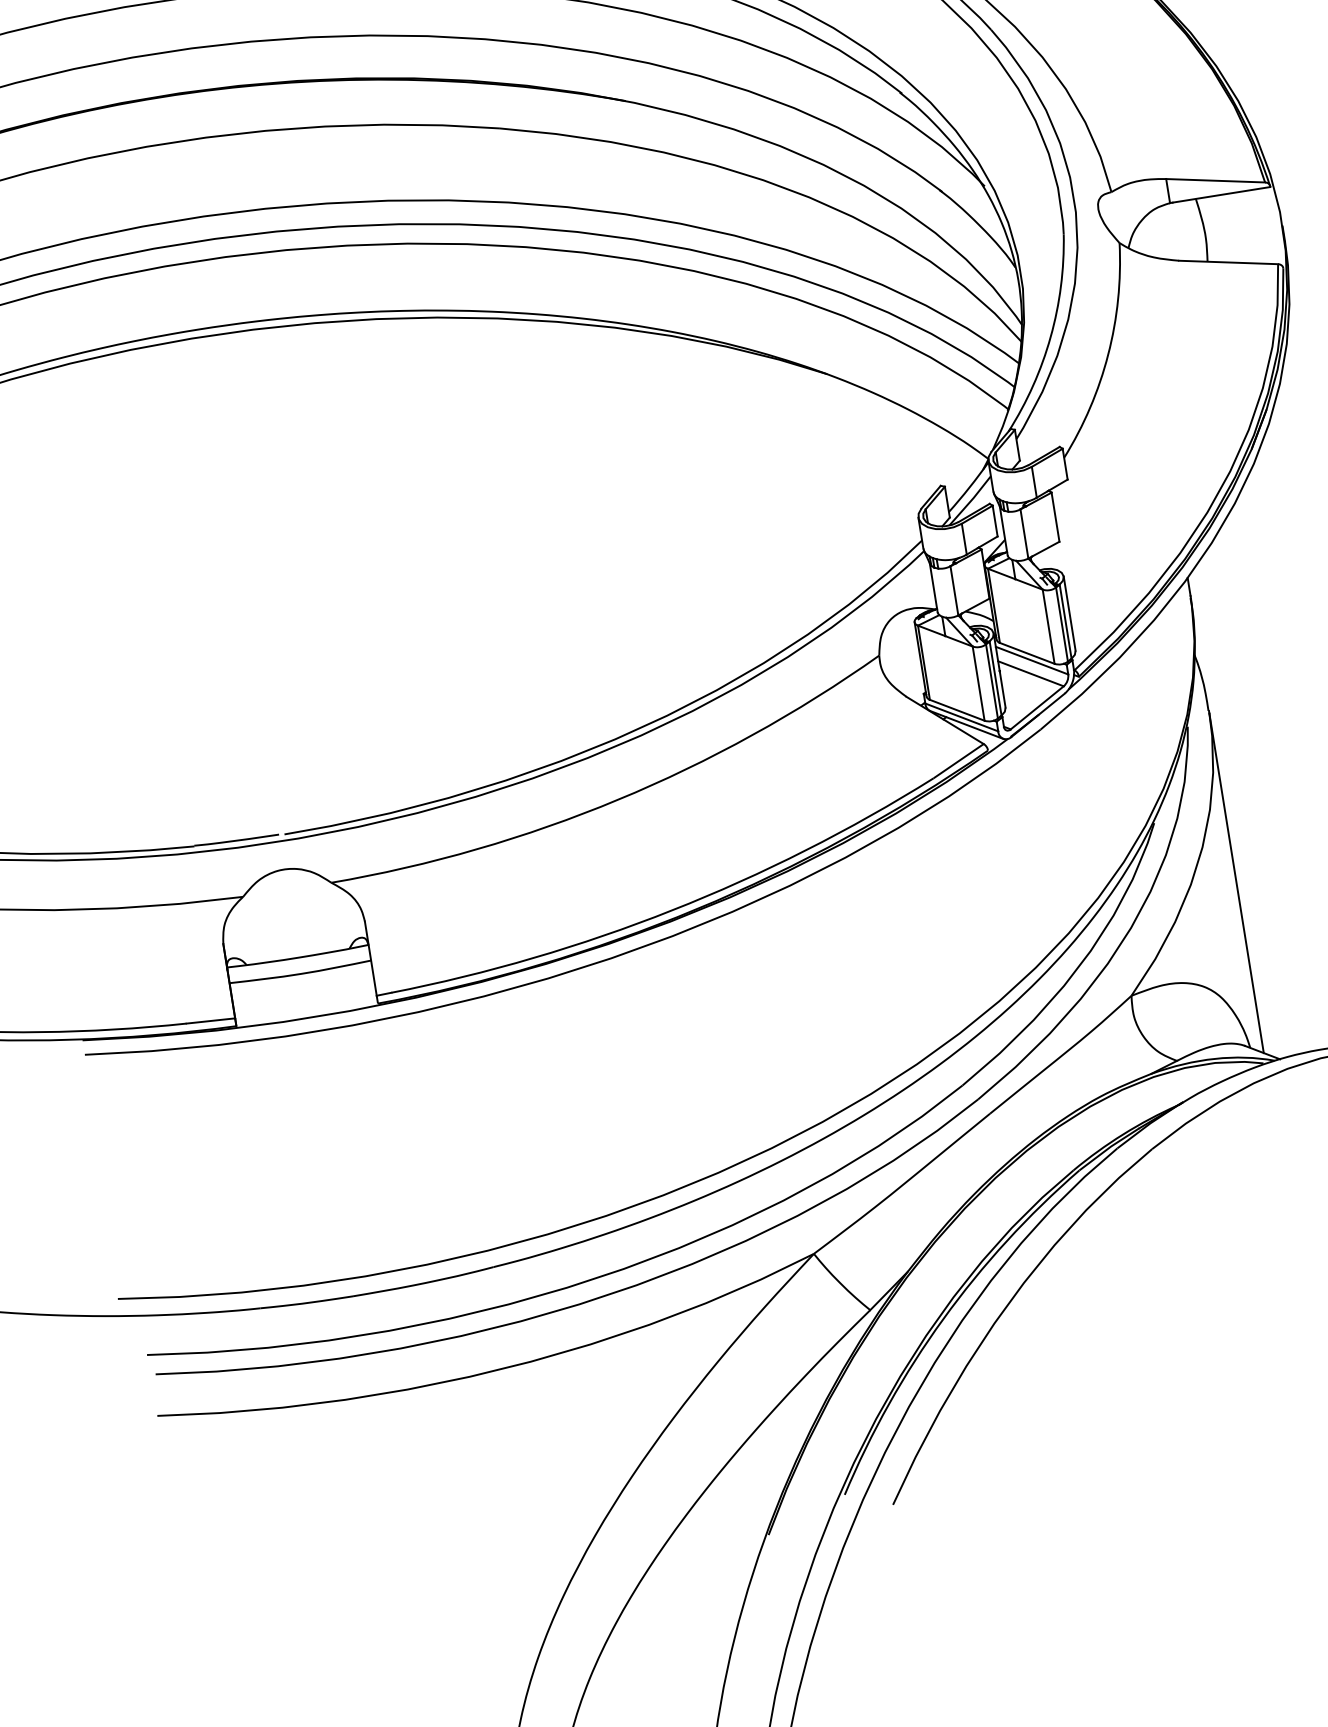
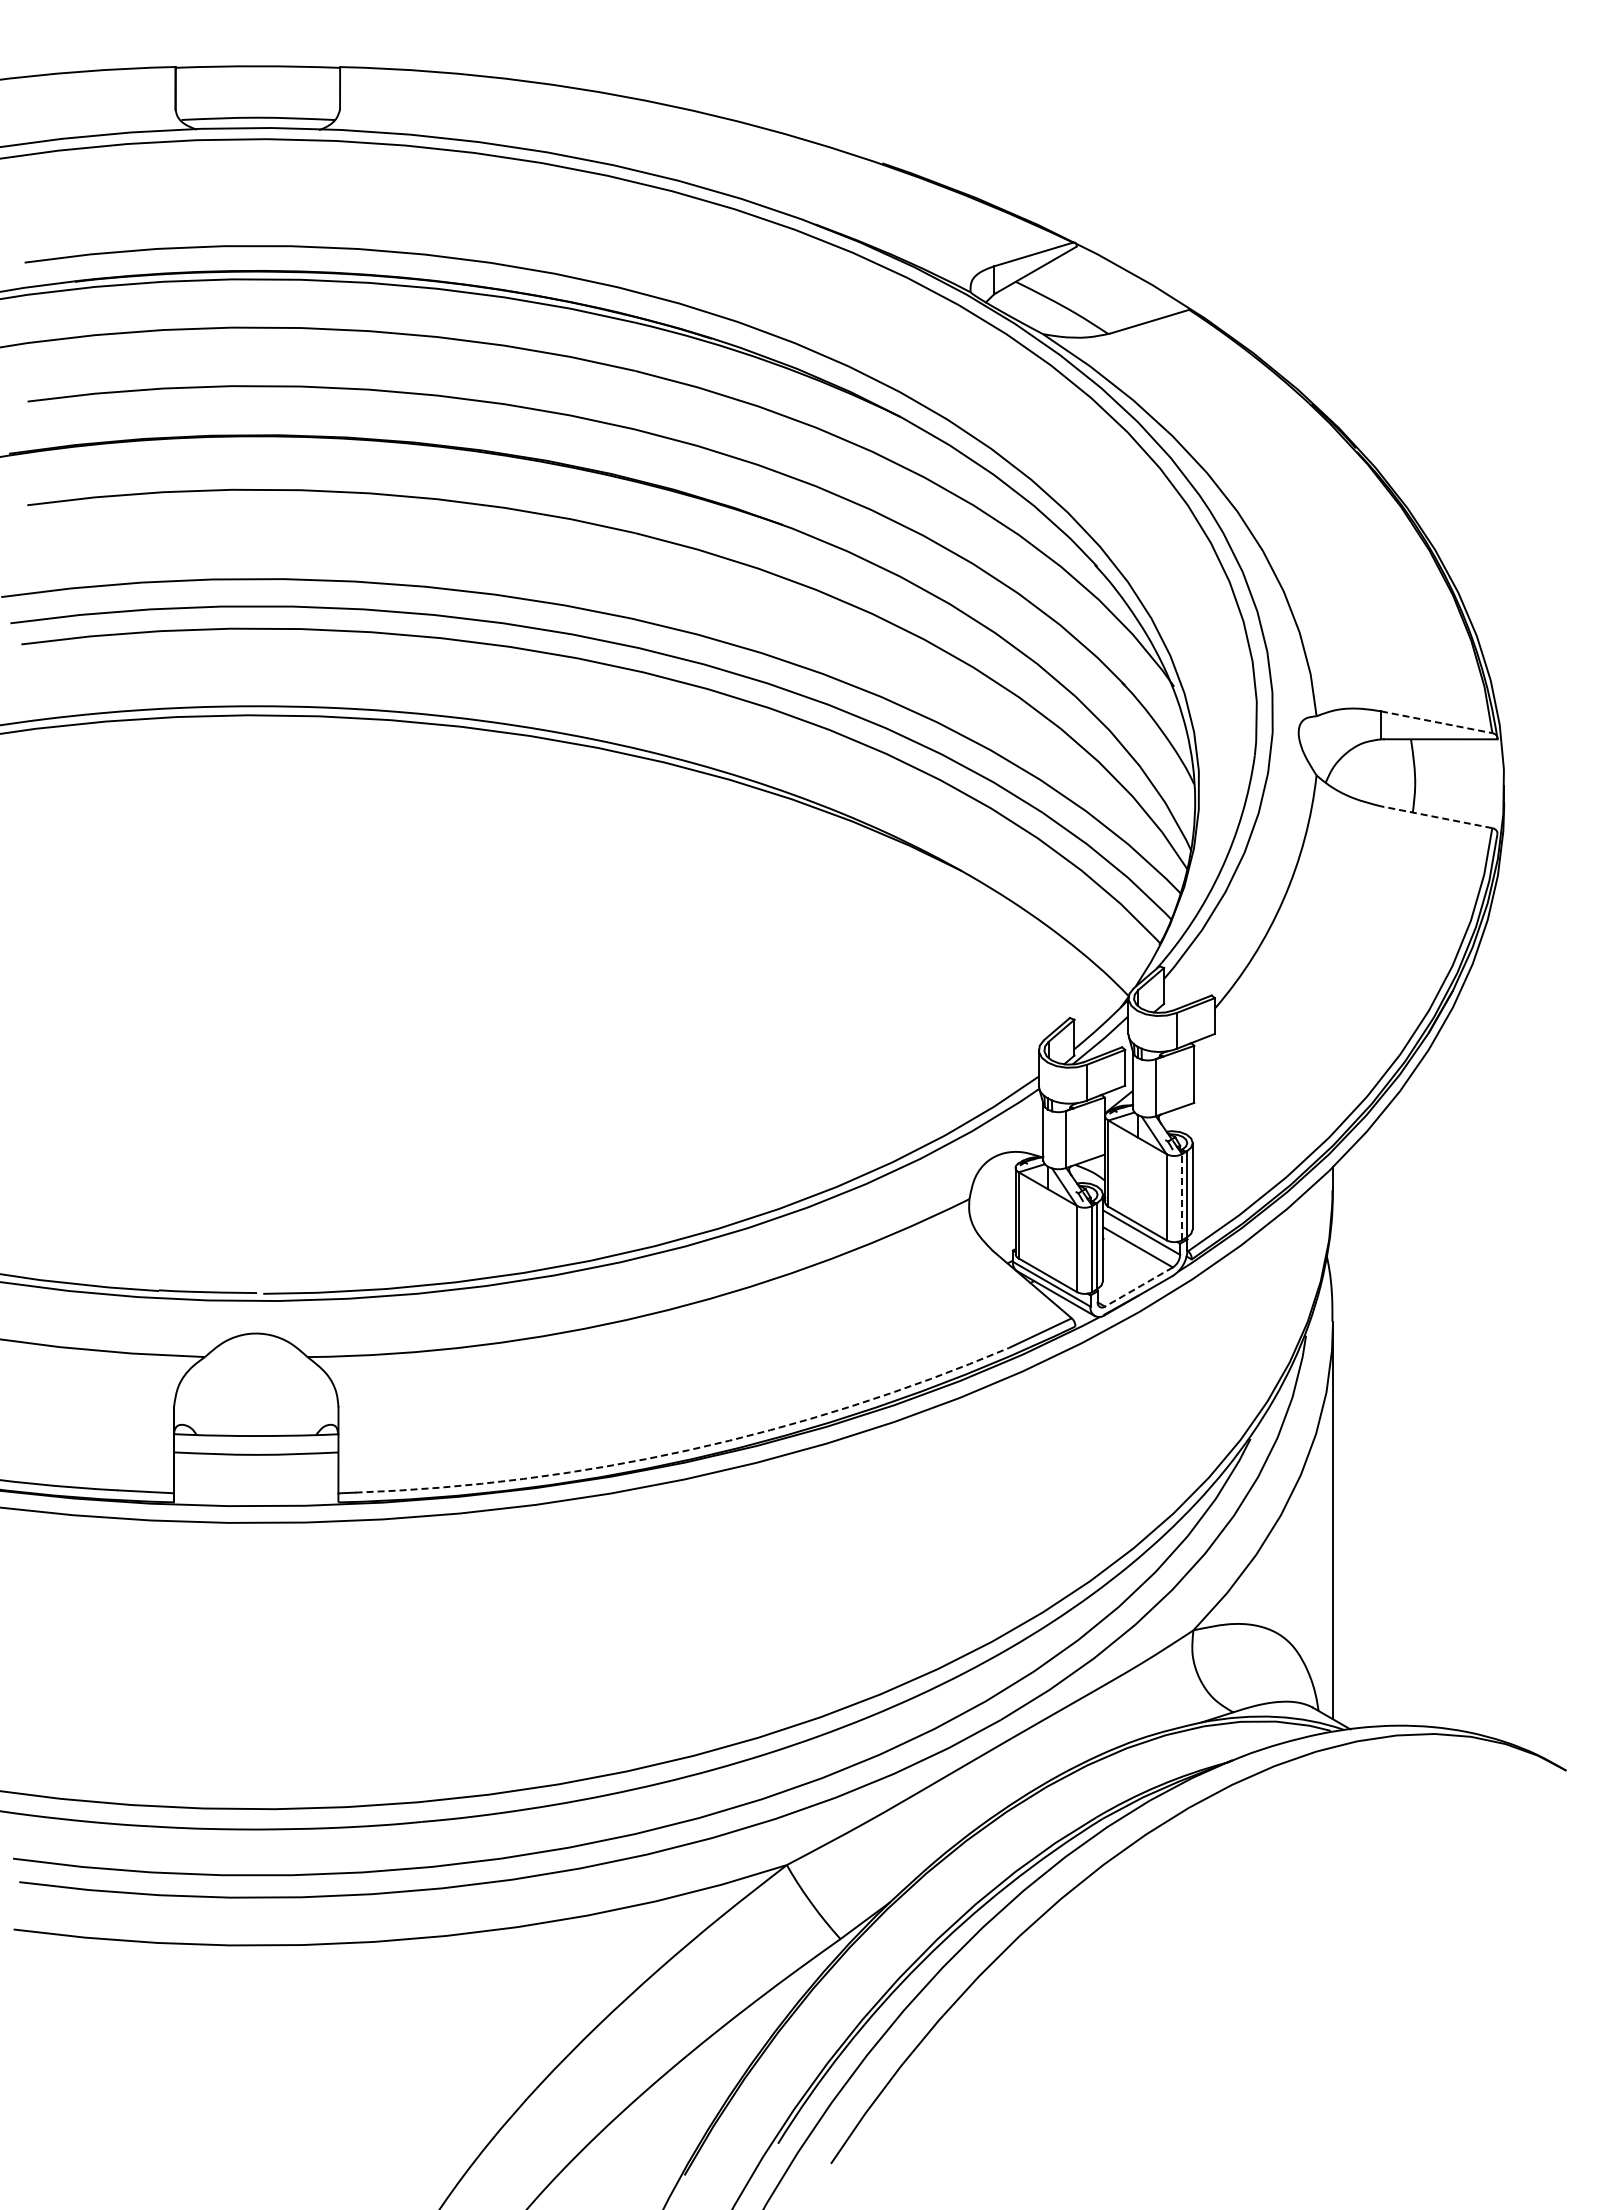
line: (1215, 180) -> (1436, 722), solid -> dashed
line: (1228, 262) -> (1436, 817), solid -> dashed
line: (1062, 623) -> (1182, 1196), solid -> dashed
line: (1036, 708) -> (1138, 1287), solid -> dashed
arc: (672, 910) -> (688, 1450), solid -> dashed

